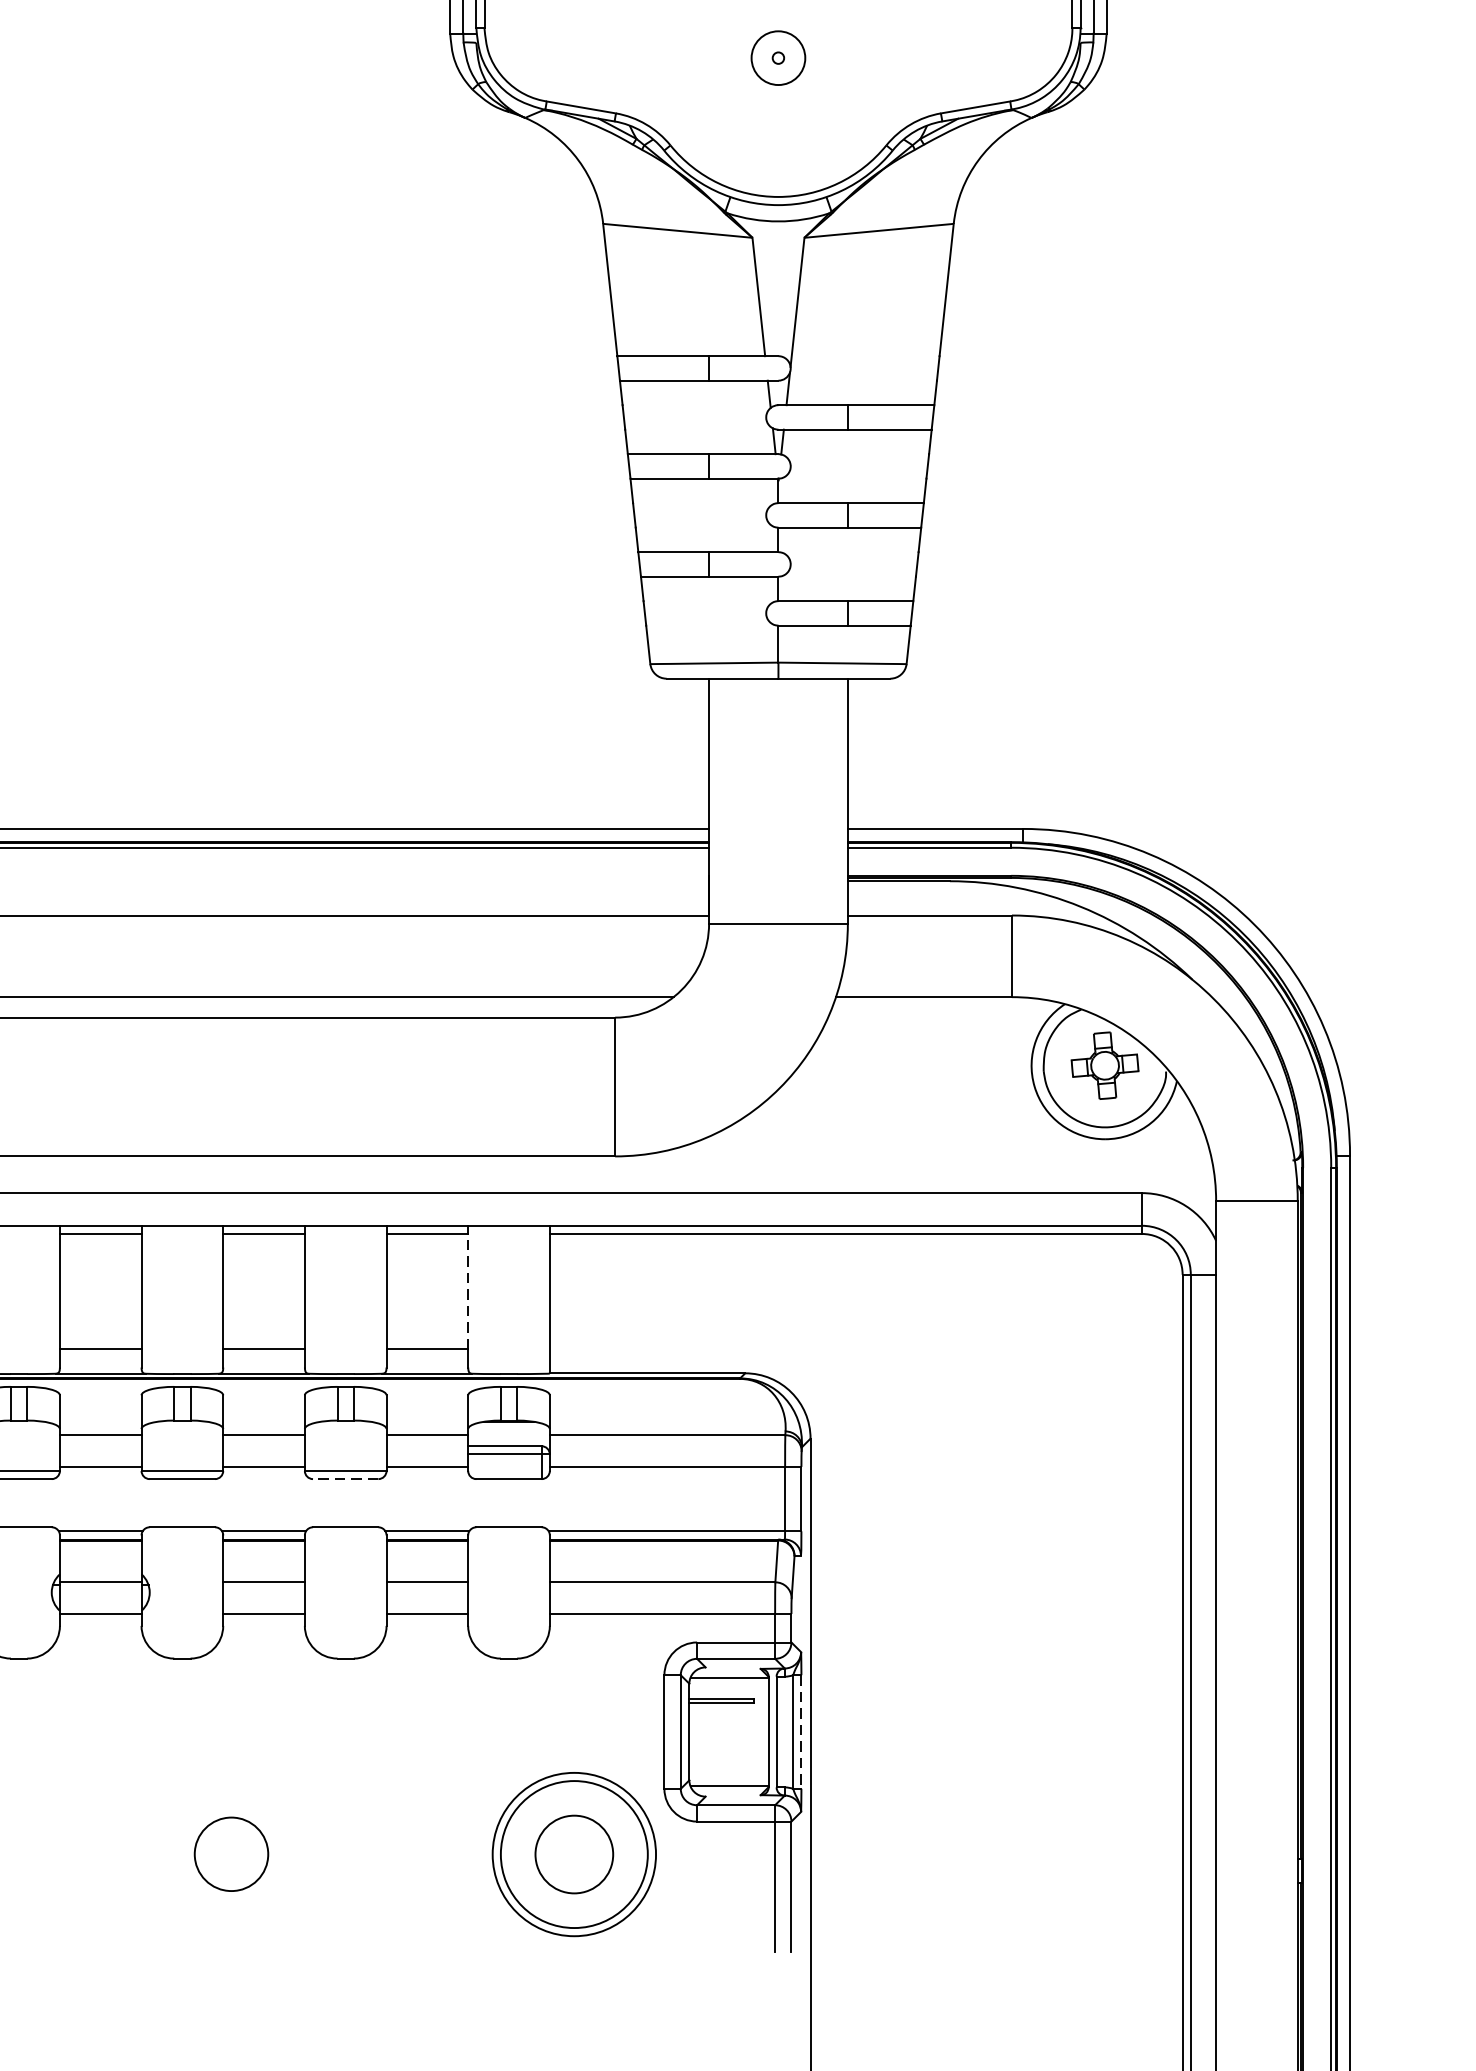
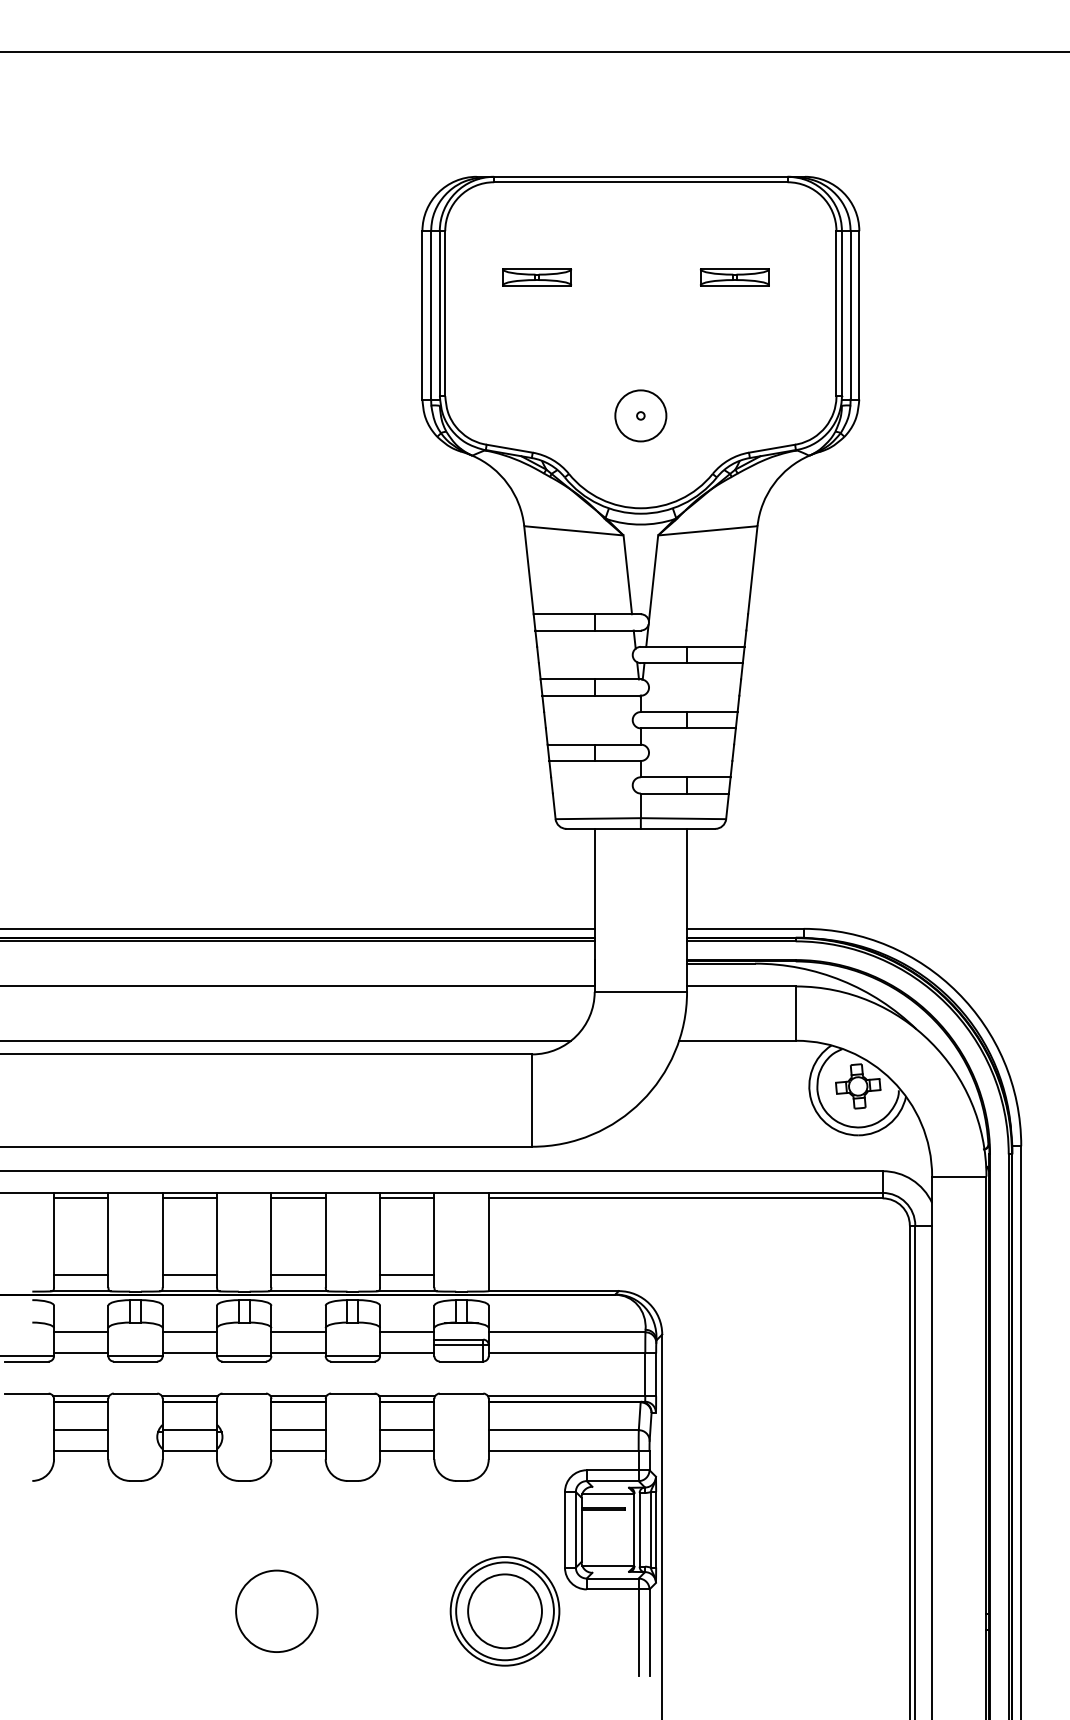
circle: (777, 57) -> (640, 415), size x1.43
line: (468, 1291) -> (434, 1236), dashed -> solid
line: (345, 1479) -> (352, 1361), dashed -> solid
line: (801, 1731) -> (656, 1529), dashed -> solid
circle: (230, 1853) -> (276, 1610), size x1.67
circle: (573, 1854) -> (504, 1611), size x1.43

